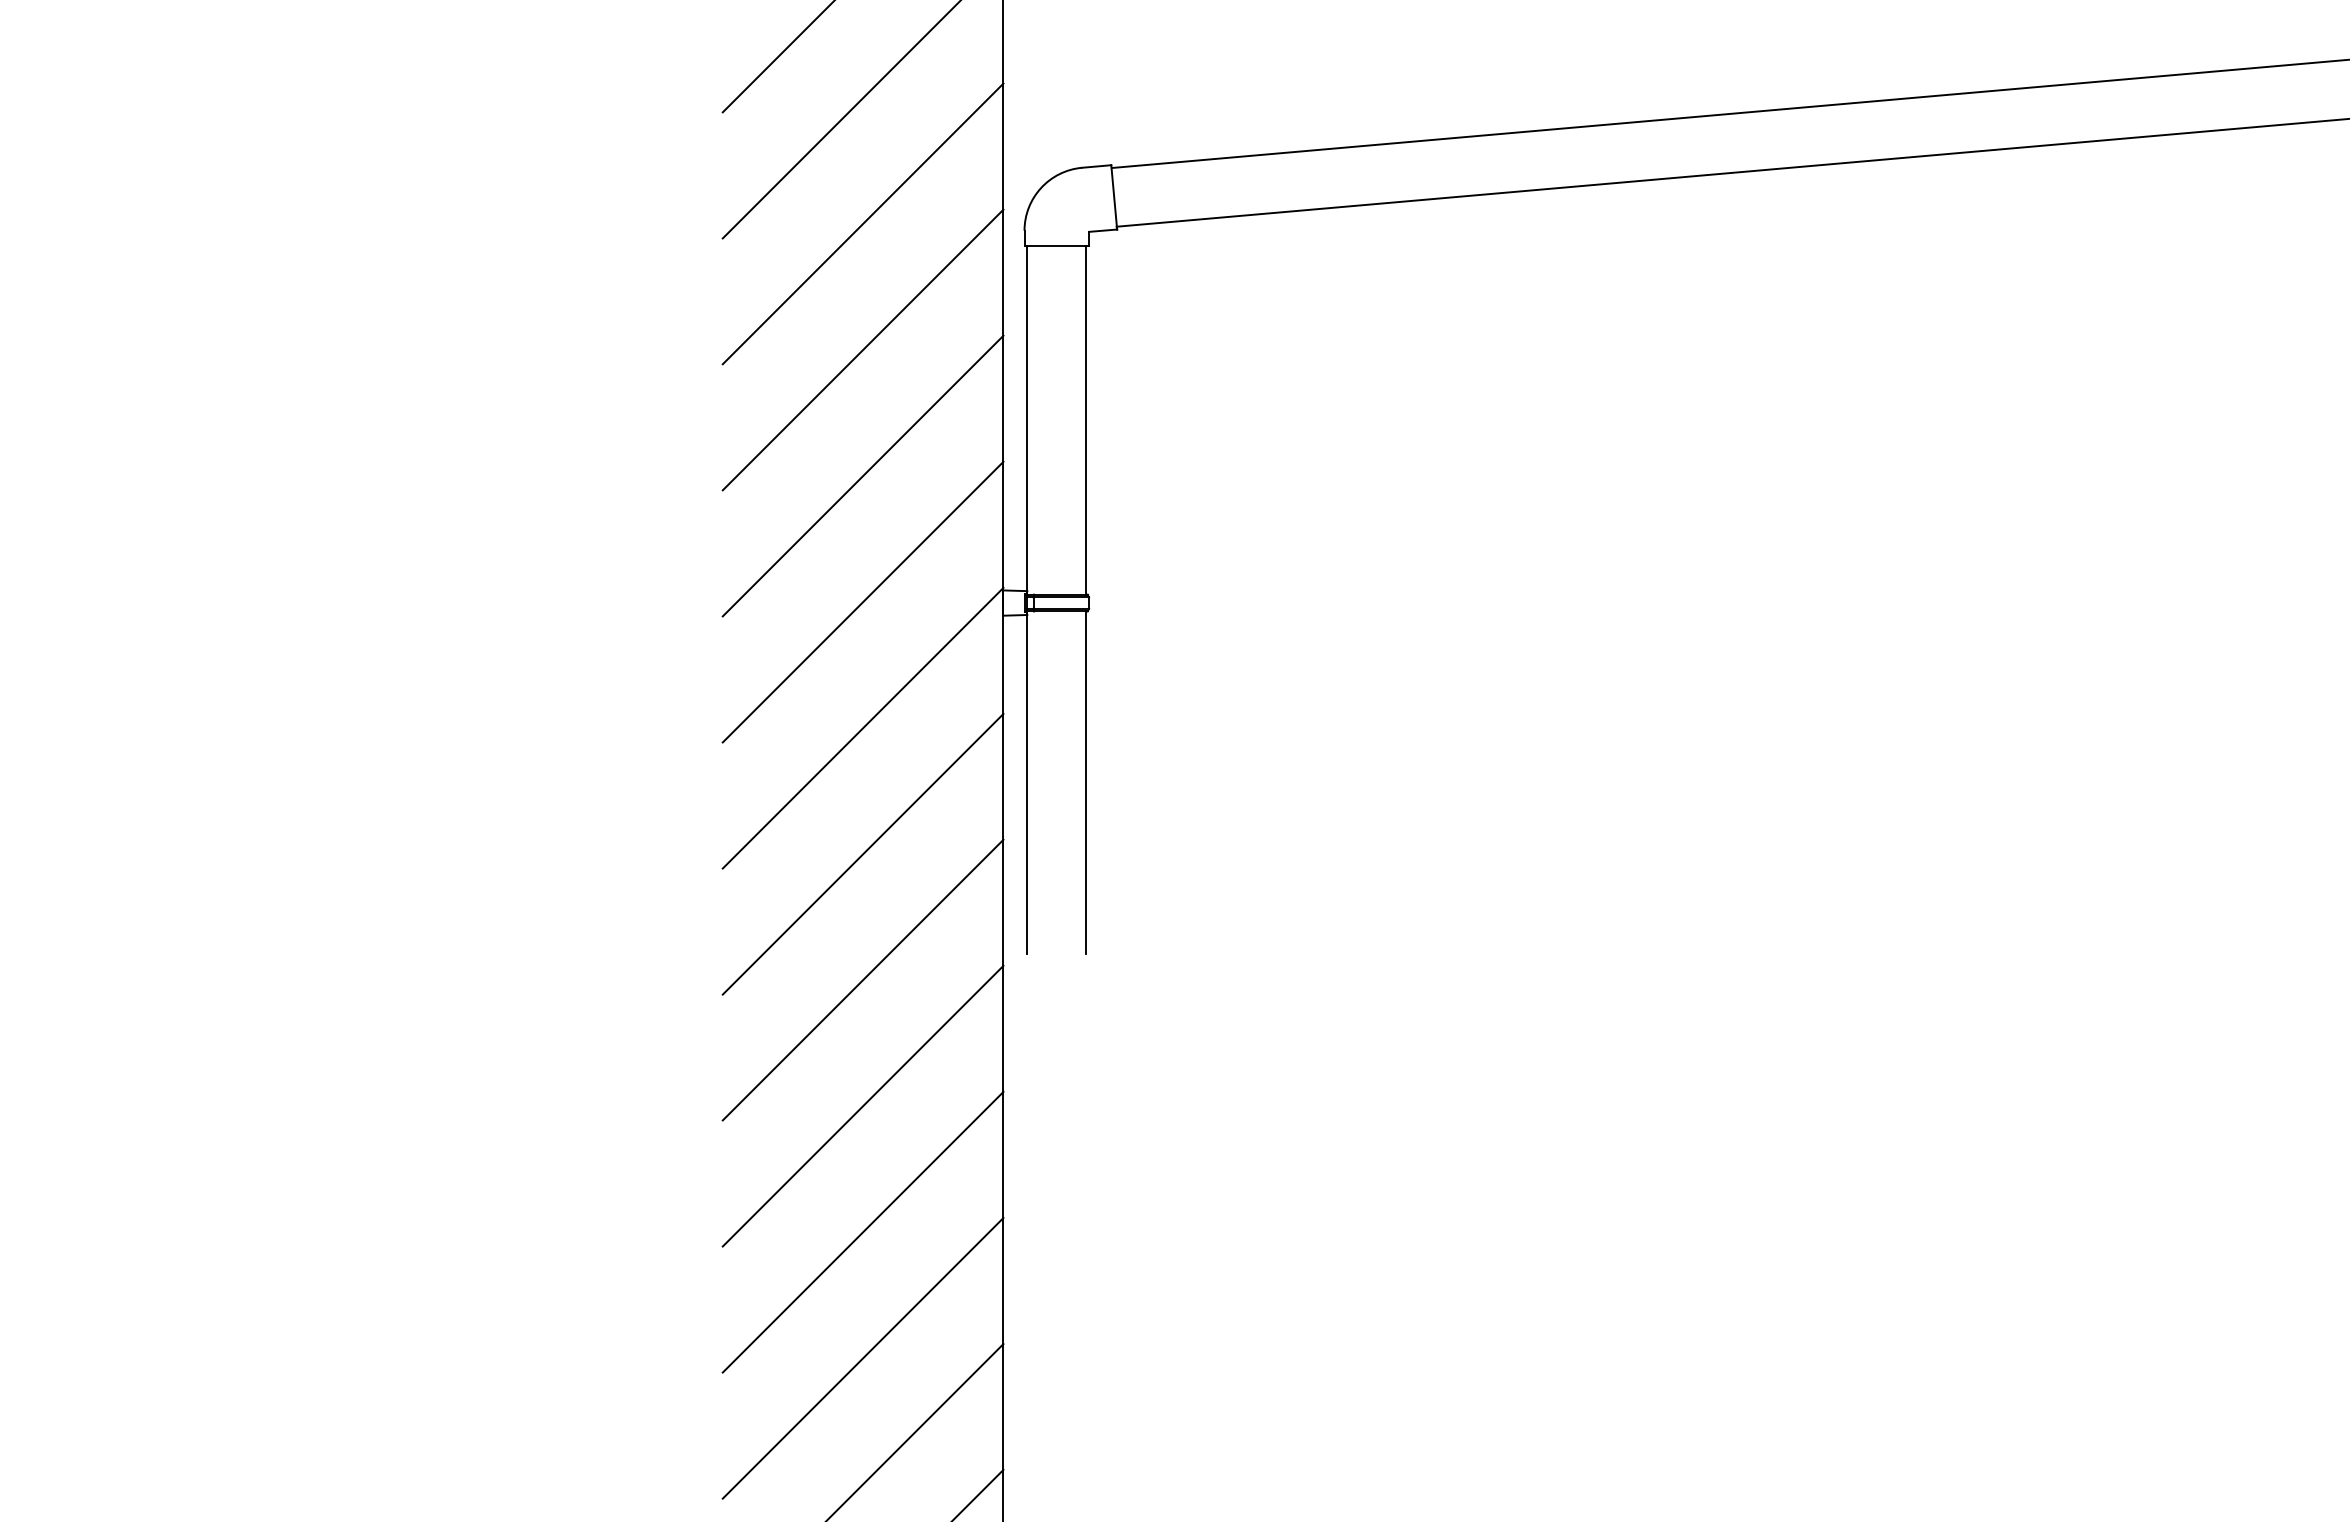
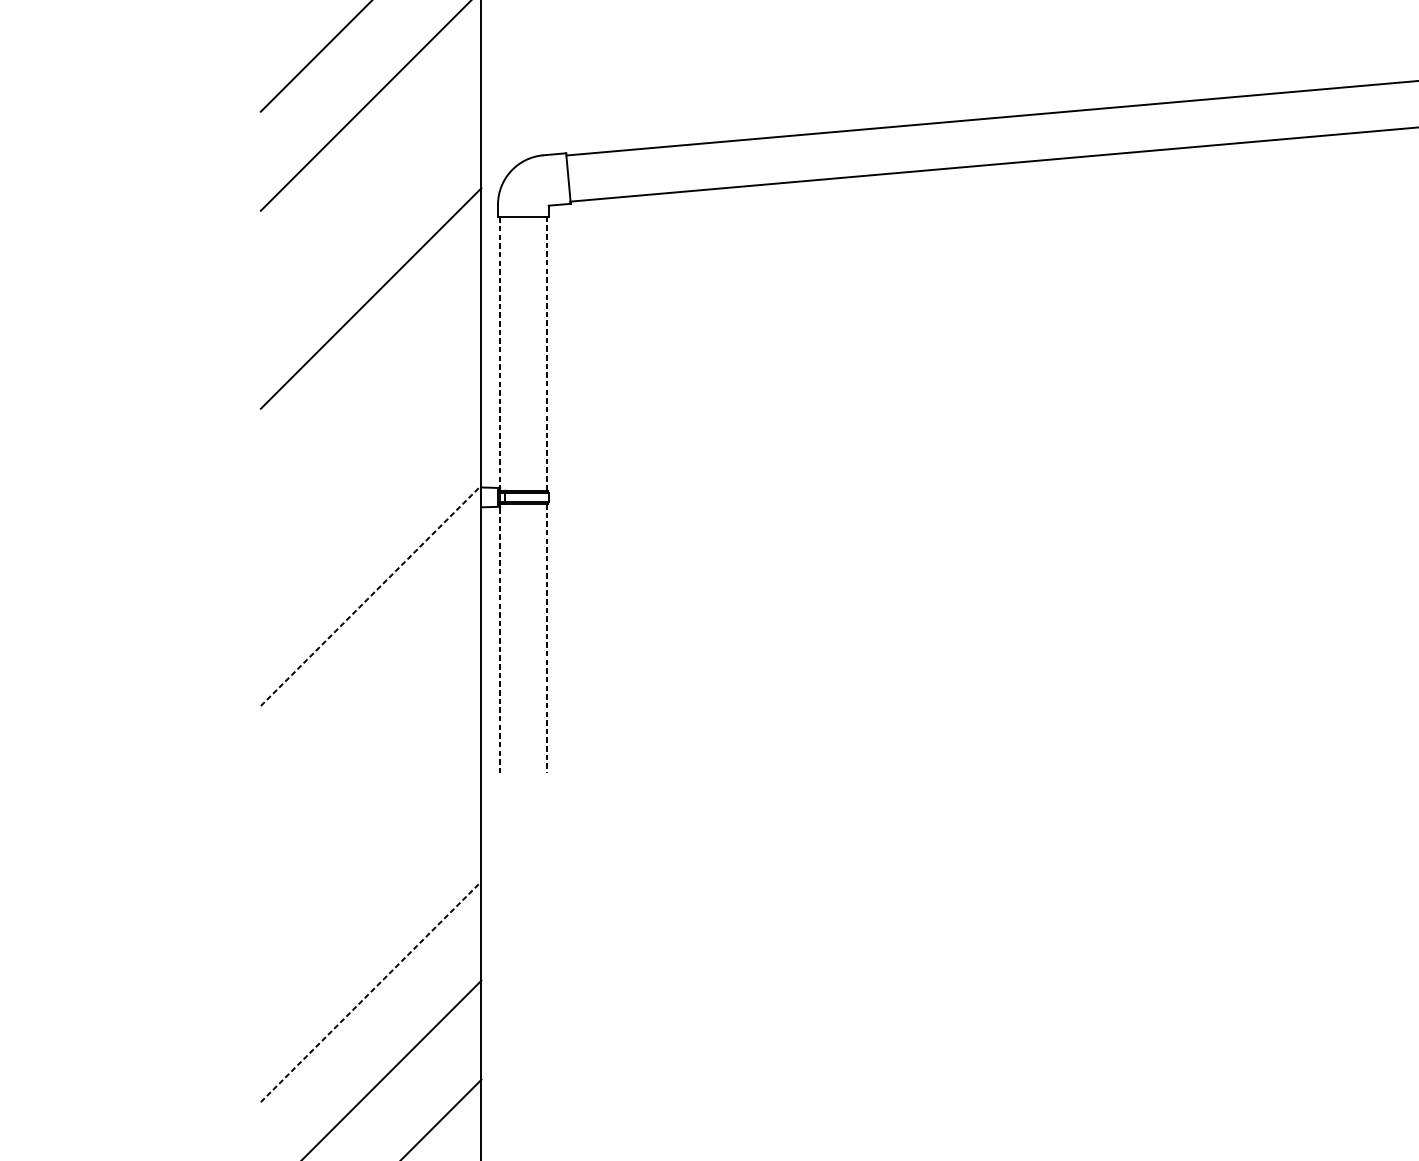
line: (862, 223) -> (370, 199), removed
line: (1027, 419) -> (500, 353), solid -> dashed
line: (1086, 420) -> (546, 353), solid -> dashed
line: (862, 475) -> (370, 397), removed
line: (862, 601) -> (370, 496), removed
line: (863, 727) -> (371, 595), solid -> dashed
line: (1027, 782) -> (500, 638), solid -> dashed
line: (1086, 783) -> (546, 639), solid -> dashed
line: (862, 853) -> (370, 694), removed
line: (862, 979) -> (370, 793), removed
line: (862, 1105) -> (370, 892), removed
line: (863, 1231) -> (371, 991), solid -> dashed

